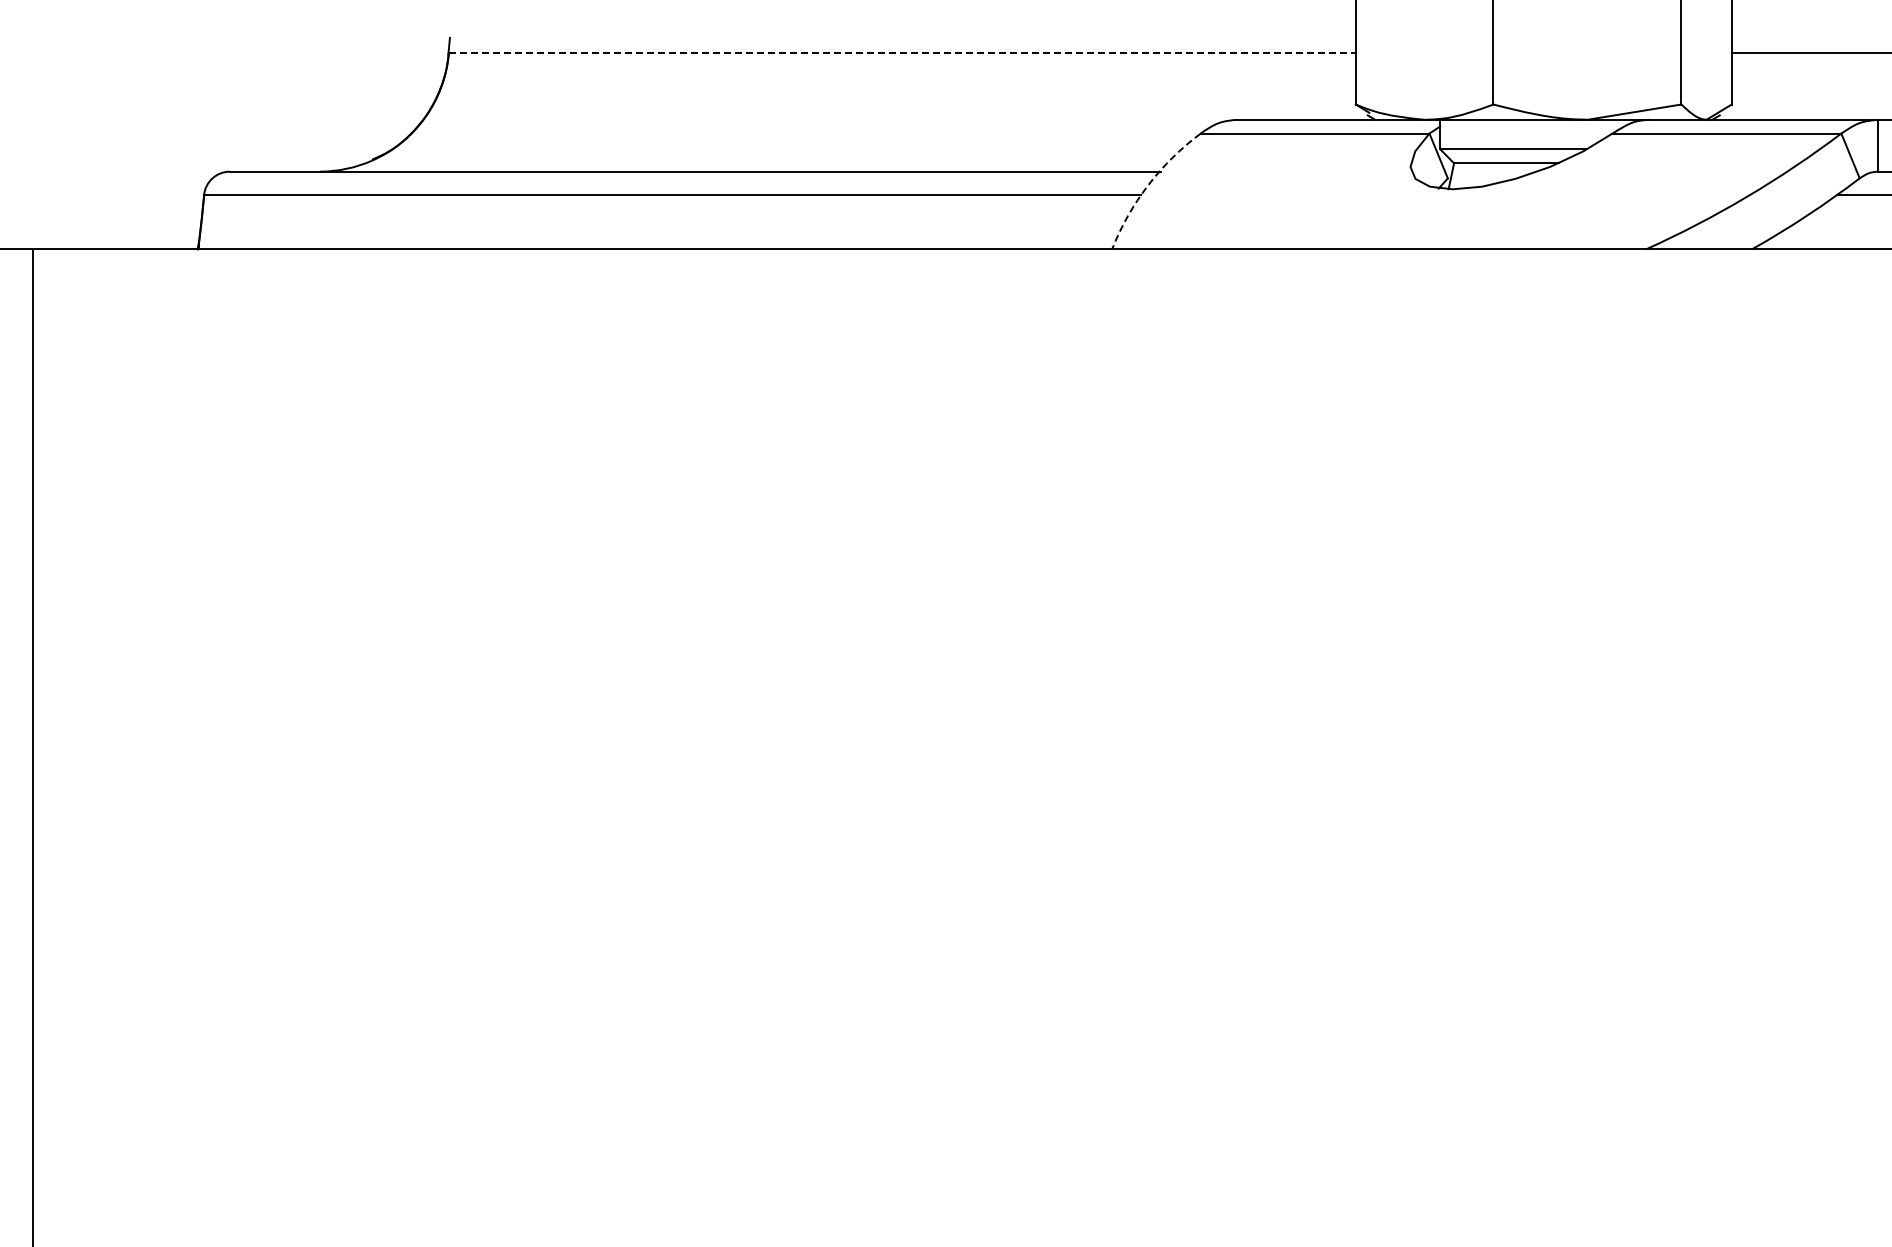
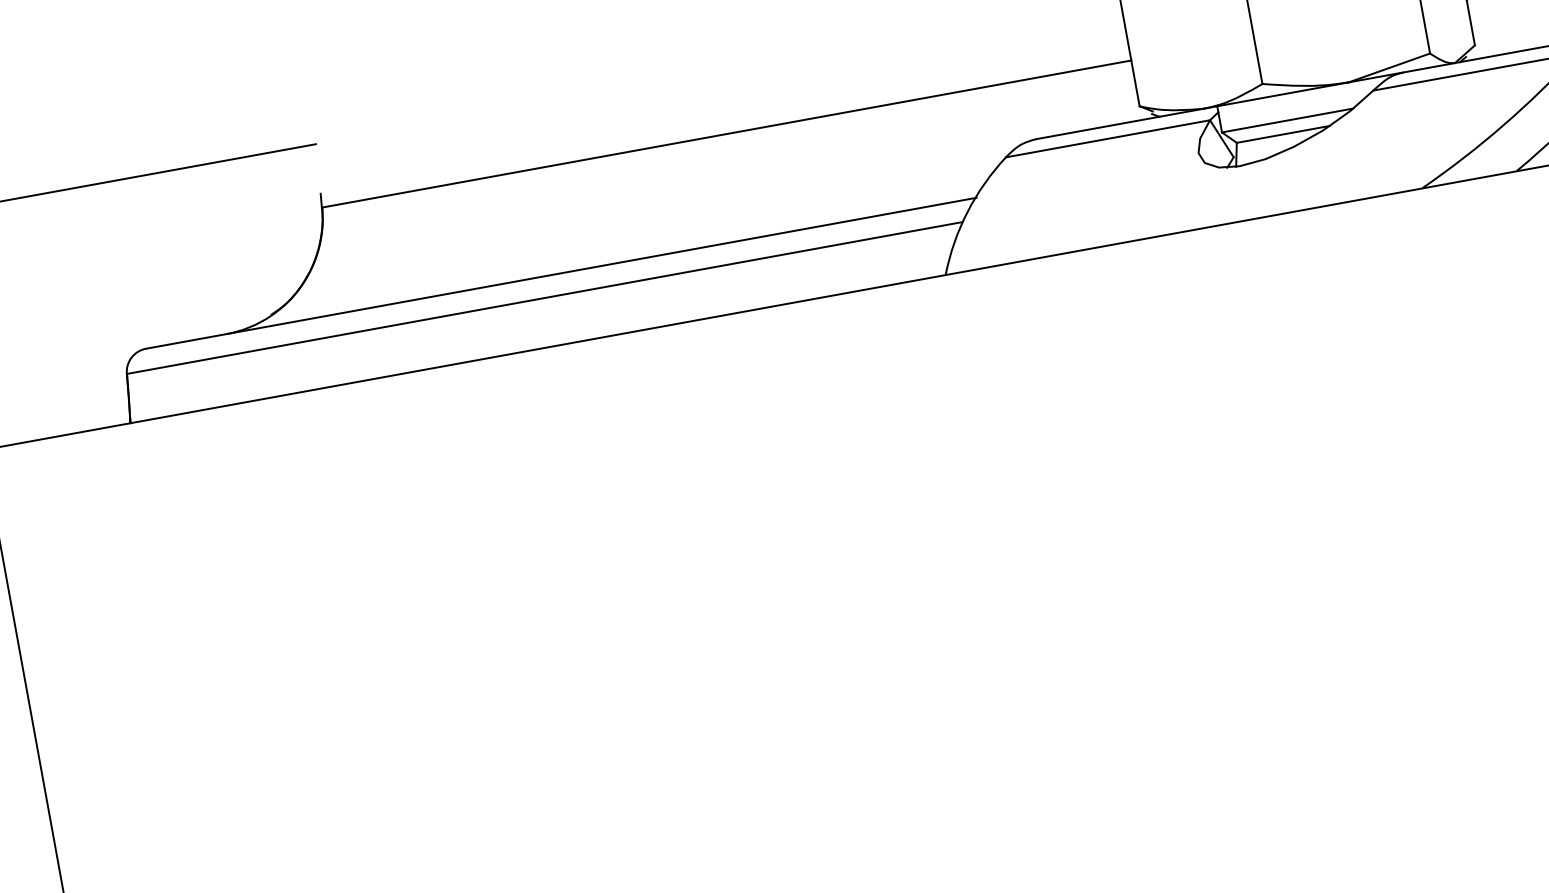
line: (902, 53) -> (726, 134), dashed -> solid
arc: (1148, 185) -> (967, 212), dashed -> solid

